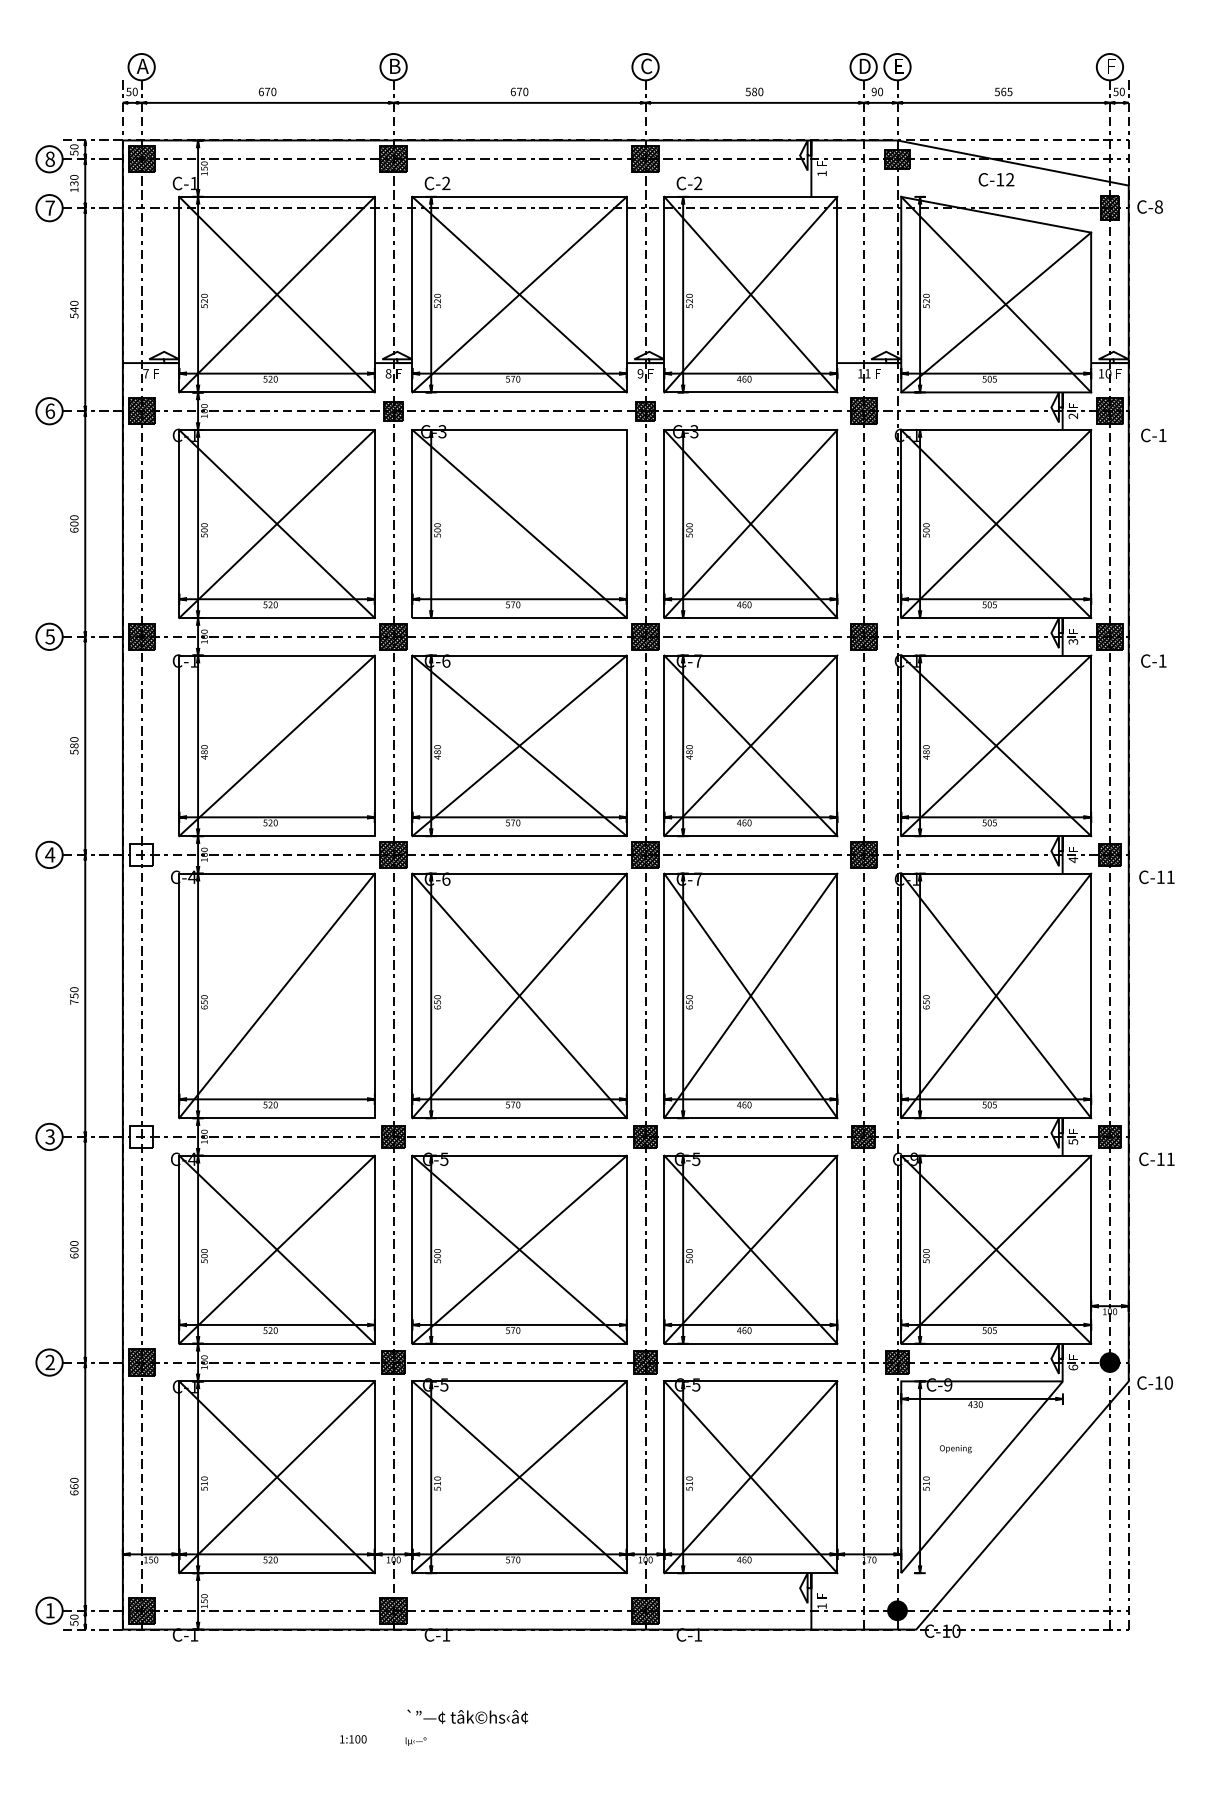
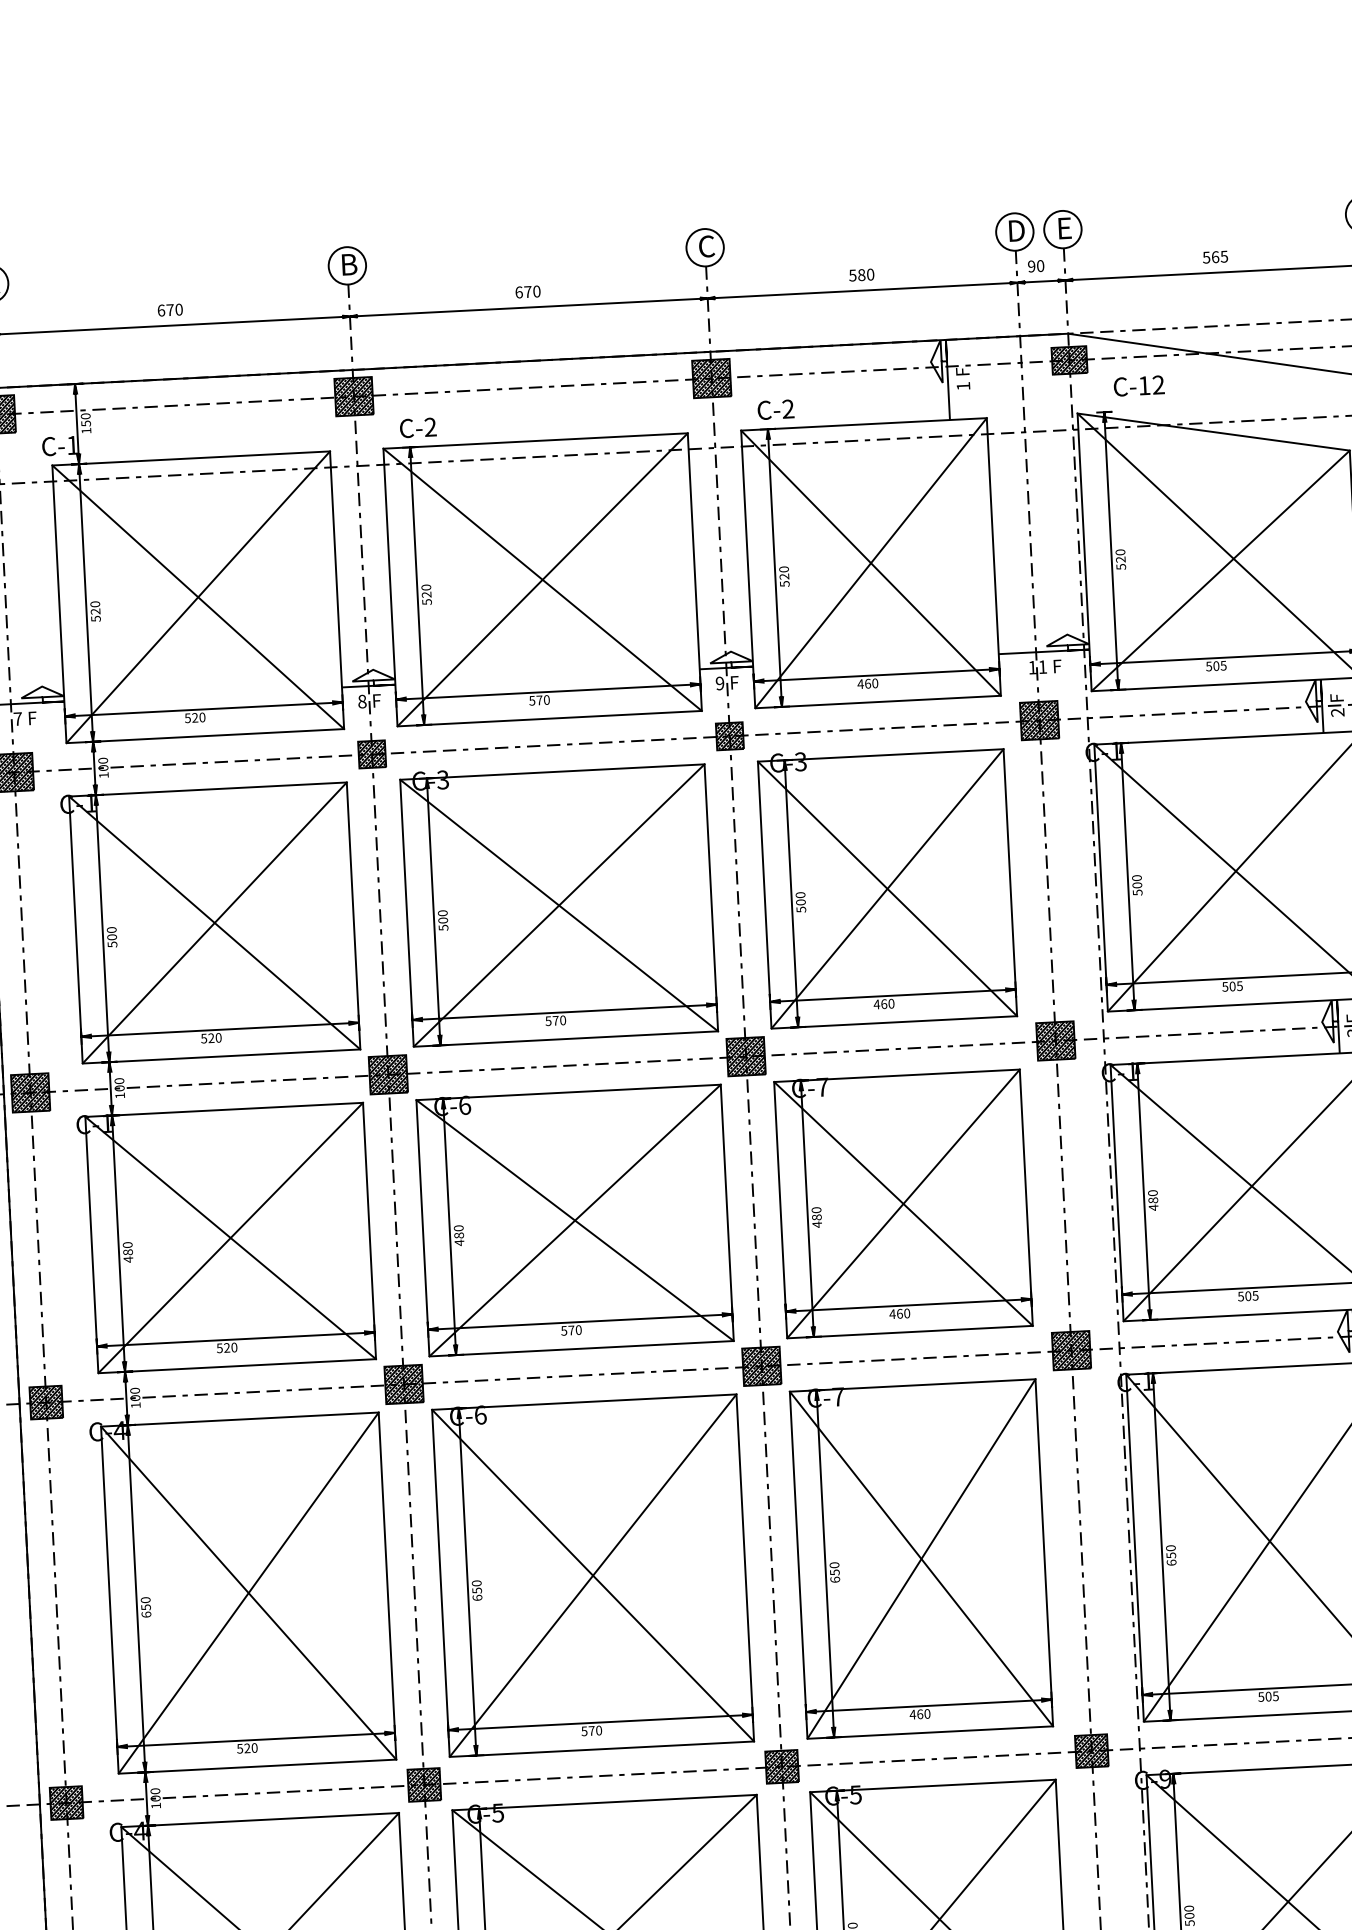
text: (996, 179) -> (1139, 385), moved
line: (519, 524) -> (559, 906), added
line: (276, 745) -> (229, 1237), added
hatch: (141, 854) -> (46, 1402), added
line: (276, 995) -> (247, 1592), added
hatch: (141, 1136) -> (66, 1802), added

